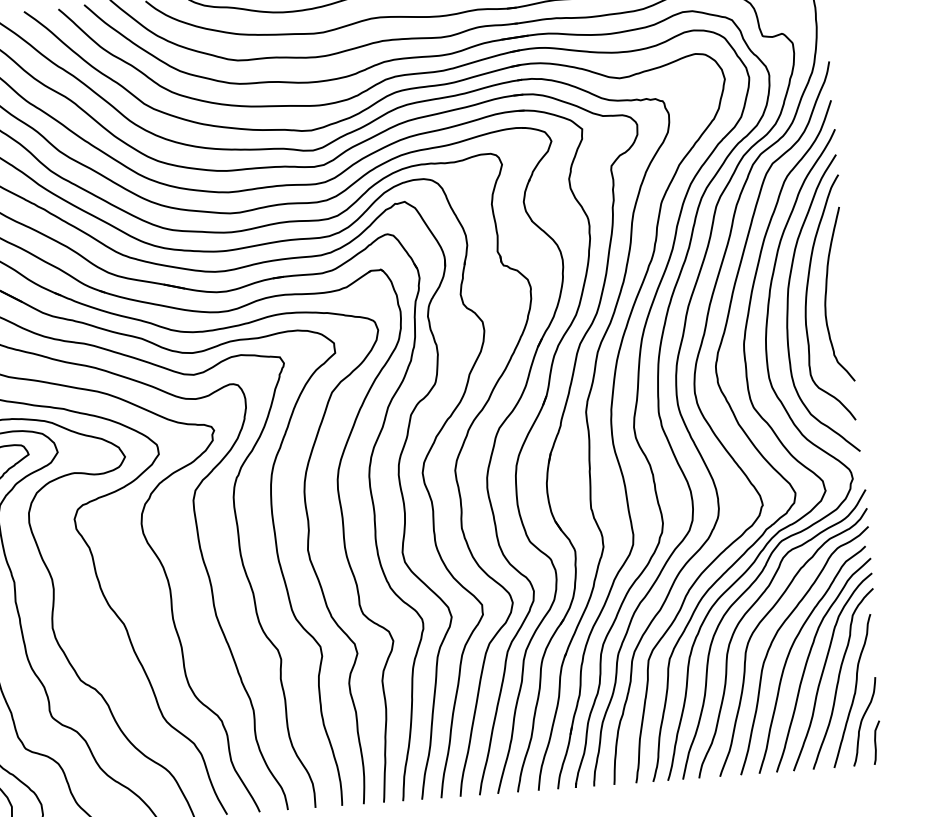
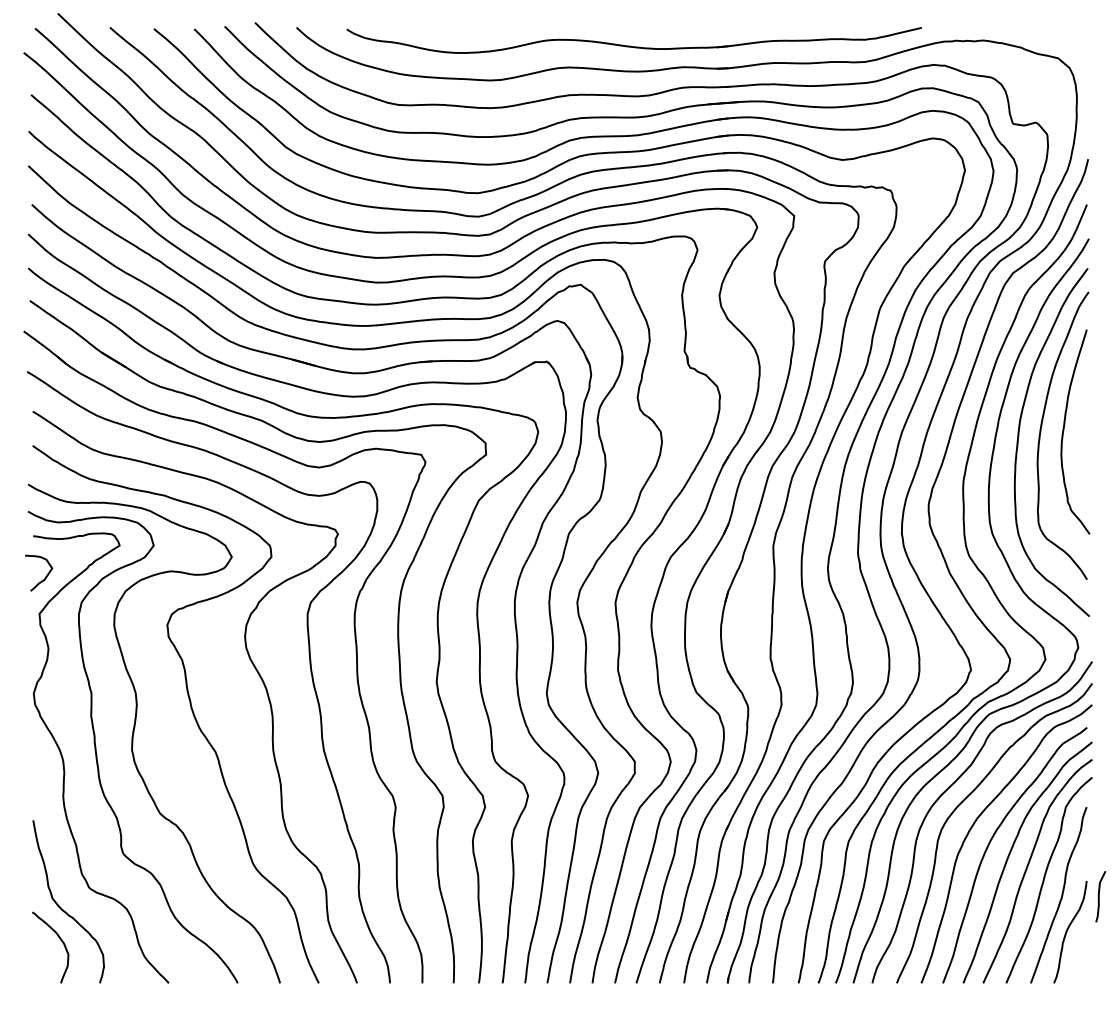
curve: (875, 742) -> (1099, 896), moved

